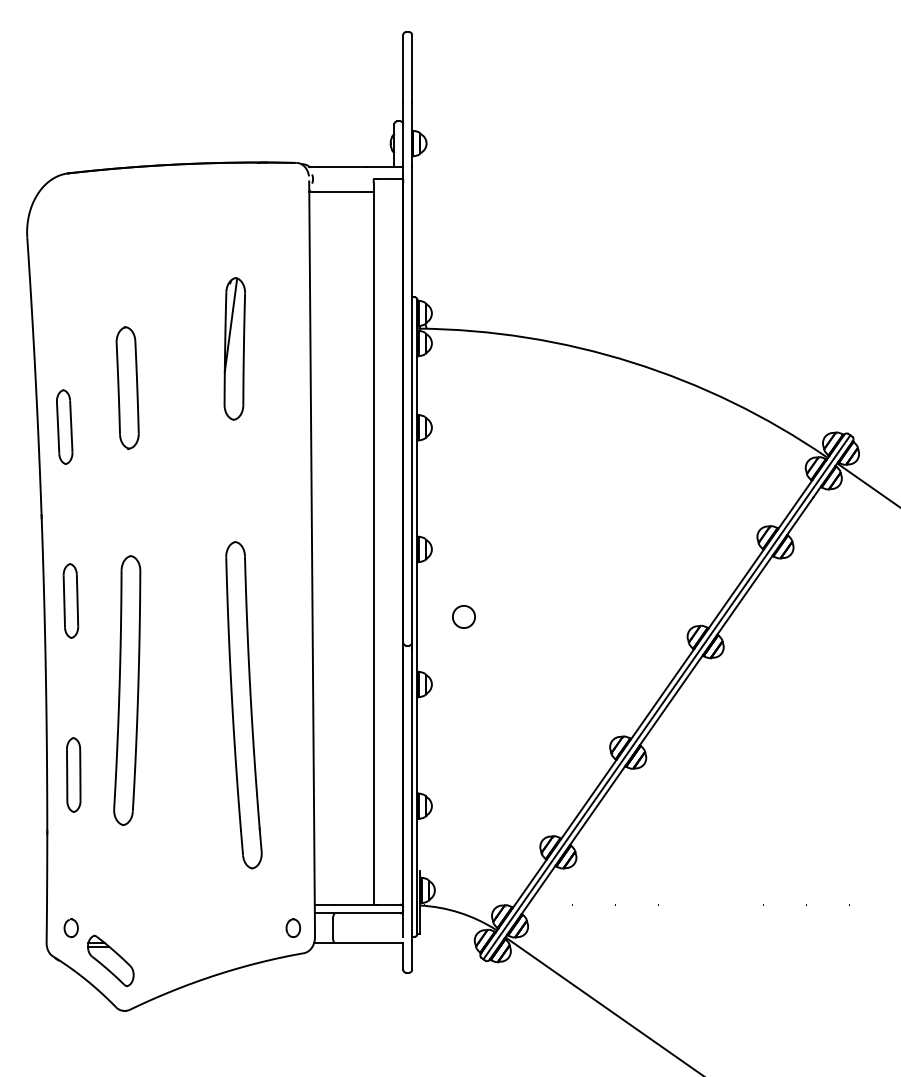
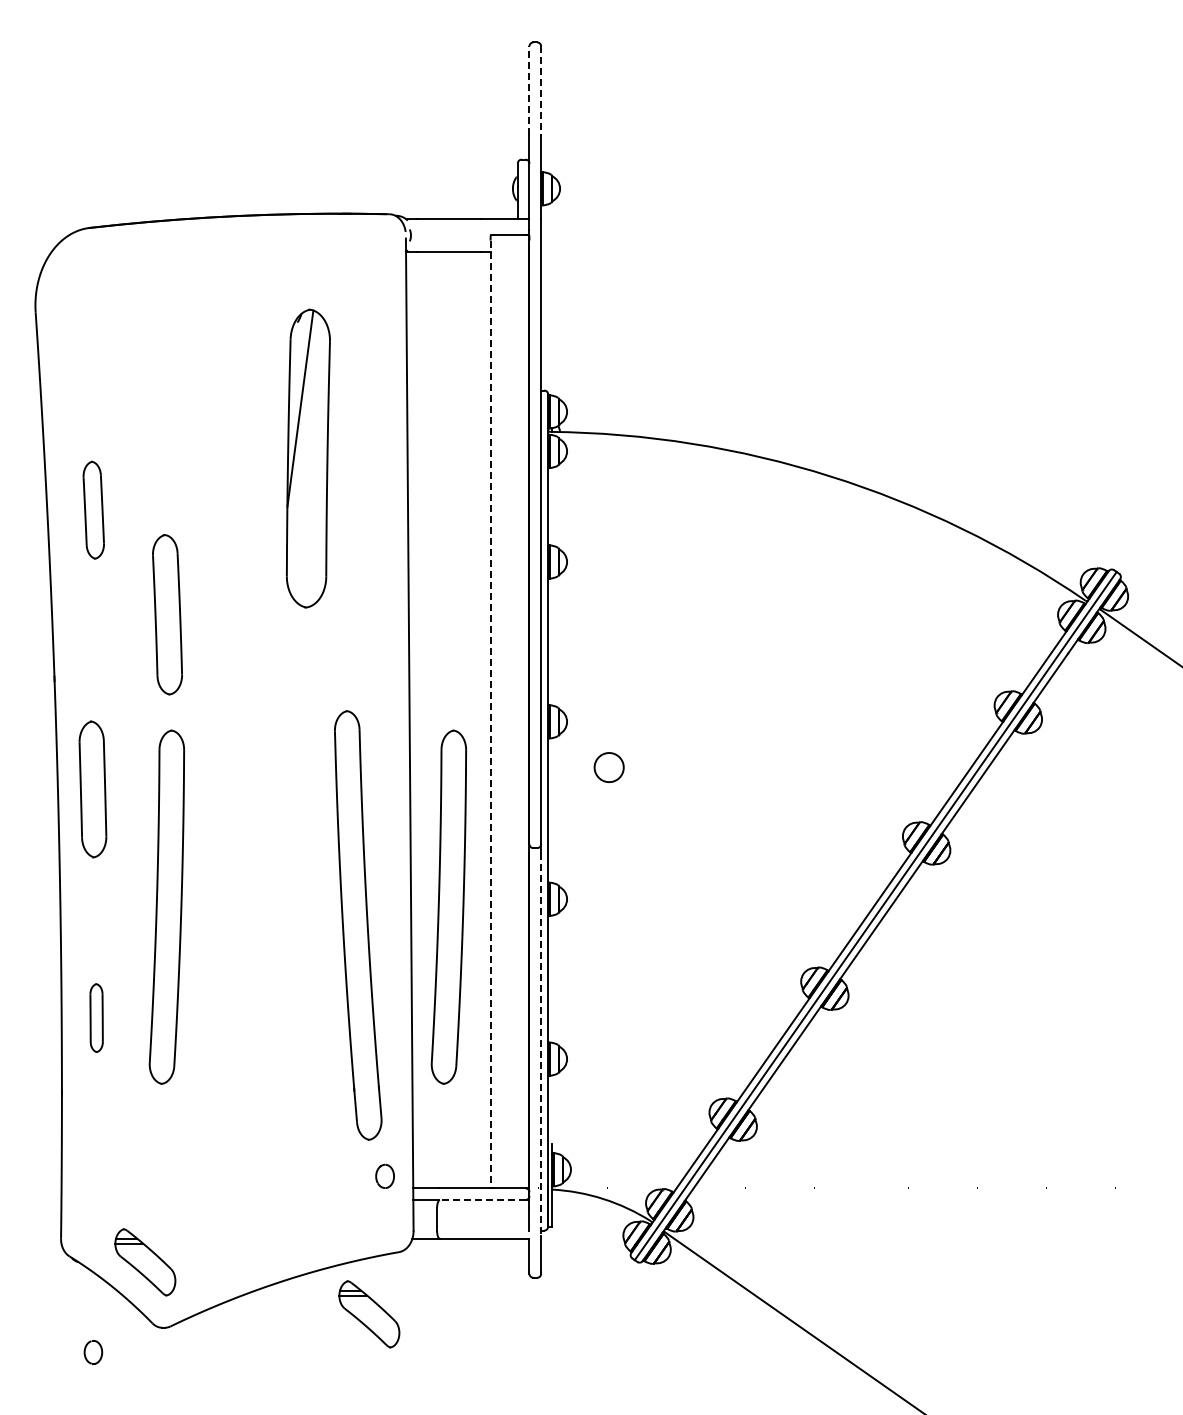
line: (403, 68) -> (529, 90), solid -> dashed
line: (412, 69) -> (541, 91), solid -> dashed
part: (234, 348) -> (307, 458), size x1.6
part: (127, 387) -> (167, 614), moved
part: (64, 426) -> (93, 509), moved
line: (373, 543) -> (490, 714), solid -> dashed
part: (70, 600) -> (92, 789), size x1.4
part: (463, 616) -> (608, 767), moved
part: (341, 690) -> (448, 906), added
part: (244, 705) -> (358, 925), moved
part: (73, 774) -> (96, 1017), size x0.7
line: (412, 795) -> (541, 1044), solid -> dashed
line: (367, 913) -> (482, 1200), solid -> dashed
part: (292, 927) -> (384, 1175), moved
part: (71, 928) -> (93, 1352), moved
part: (281, 1000) -> (369, 1314), added

